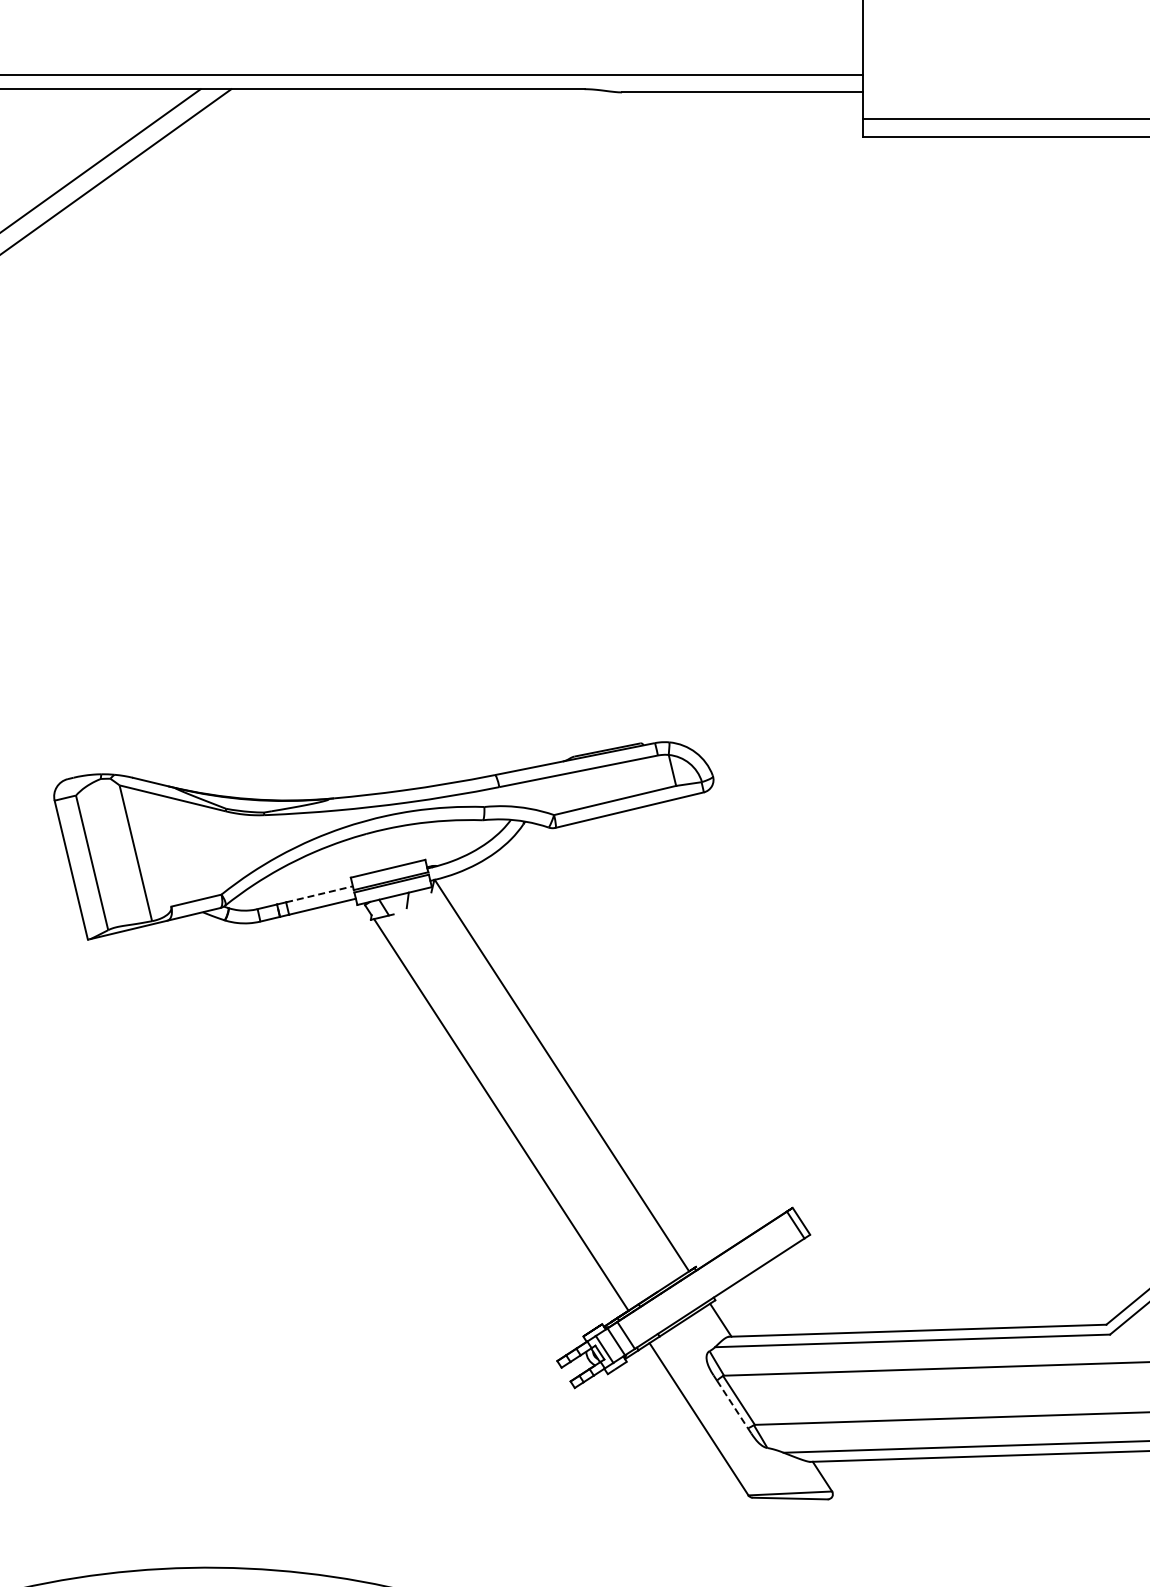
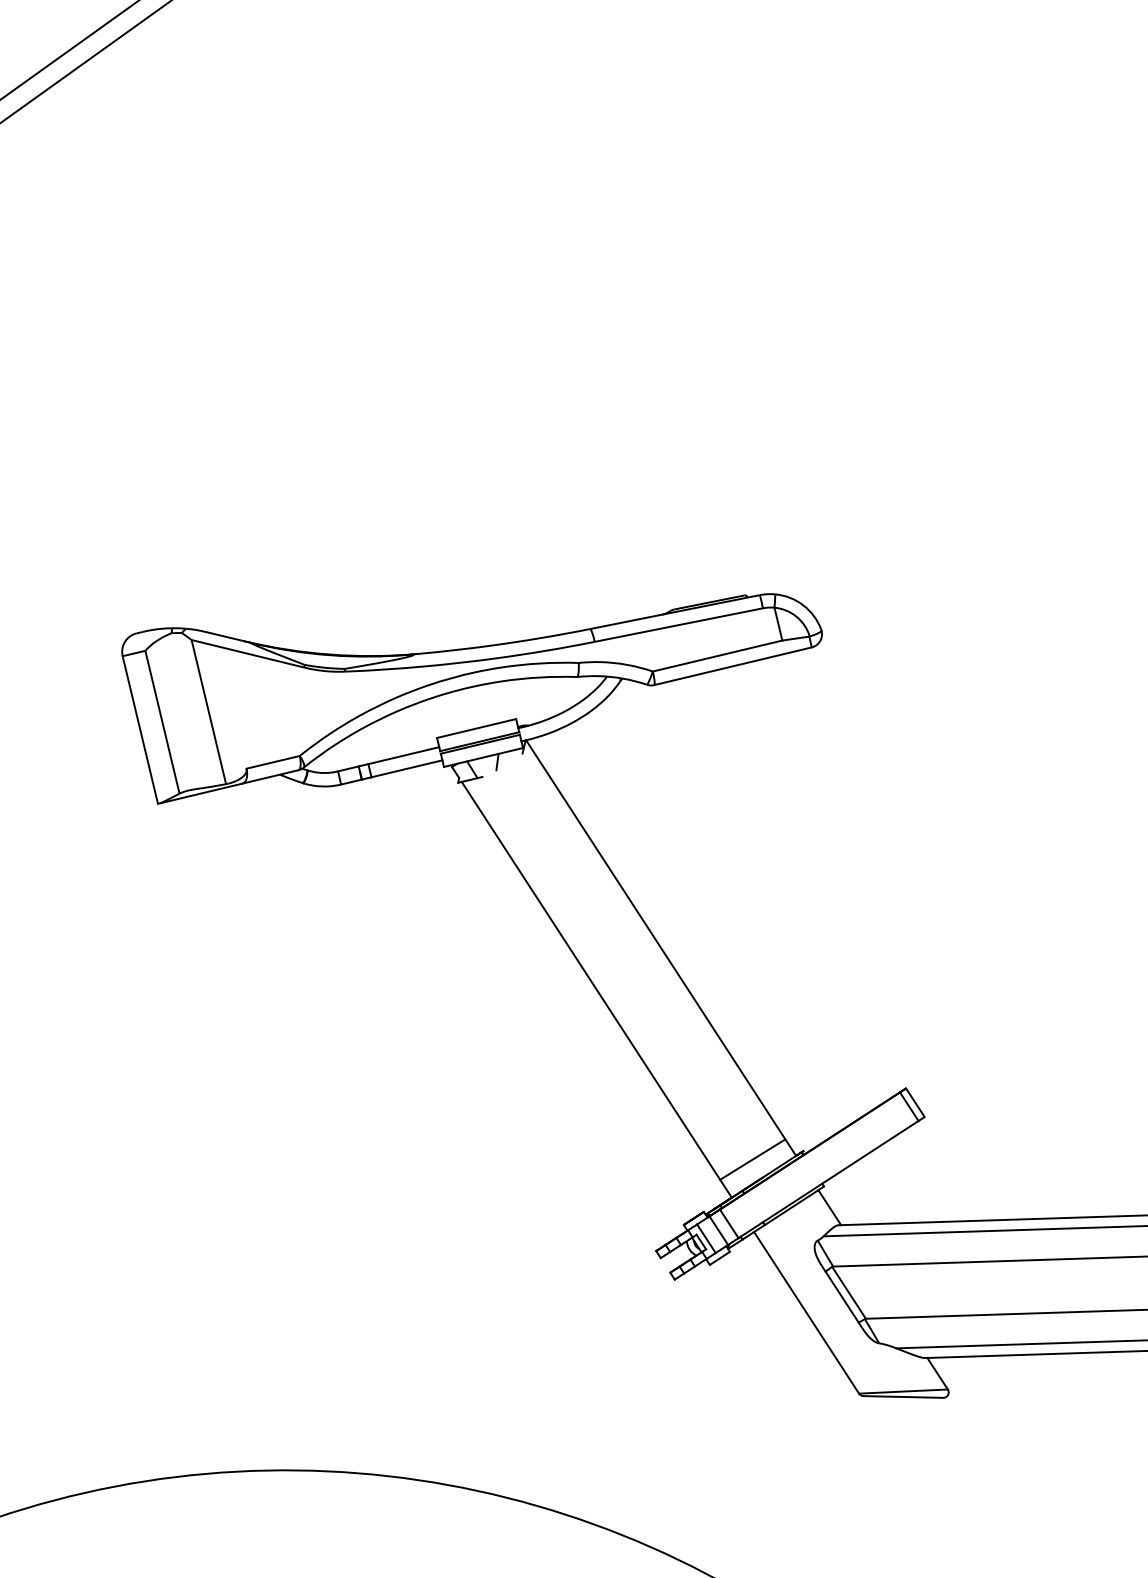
line: (320, 894) -> (404, 755), dashed -> solid
line: (648, 1274) -> (752, 1159), added
line: (732, 1404) -> (842, 1297), dashed -> solid

